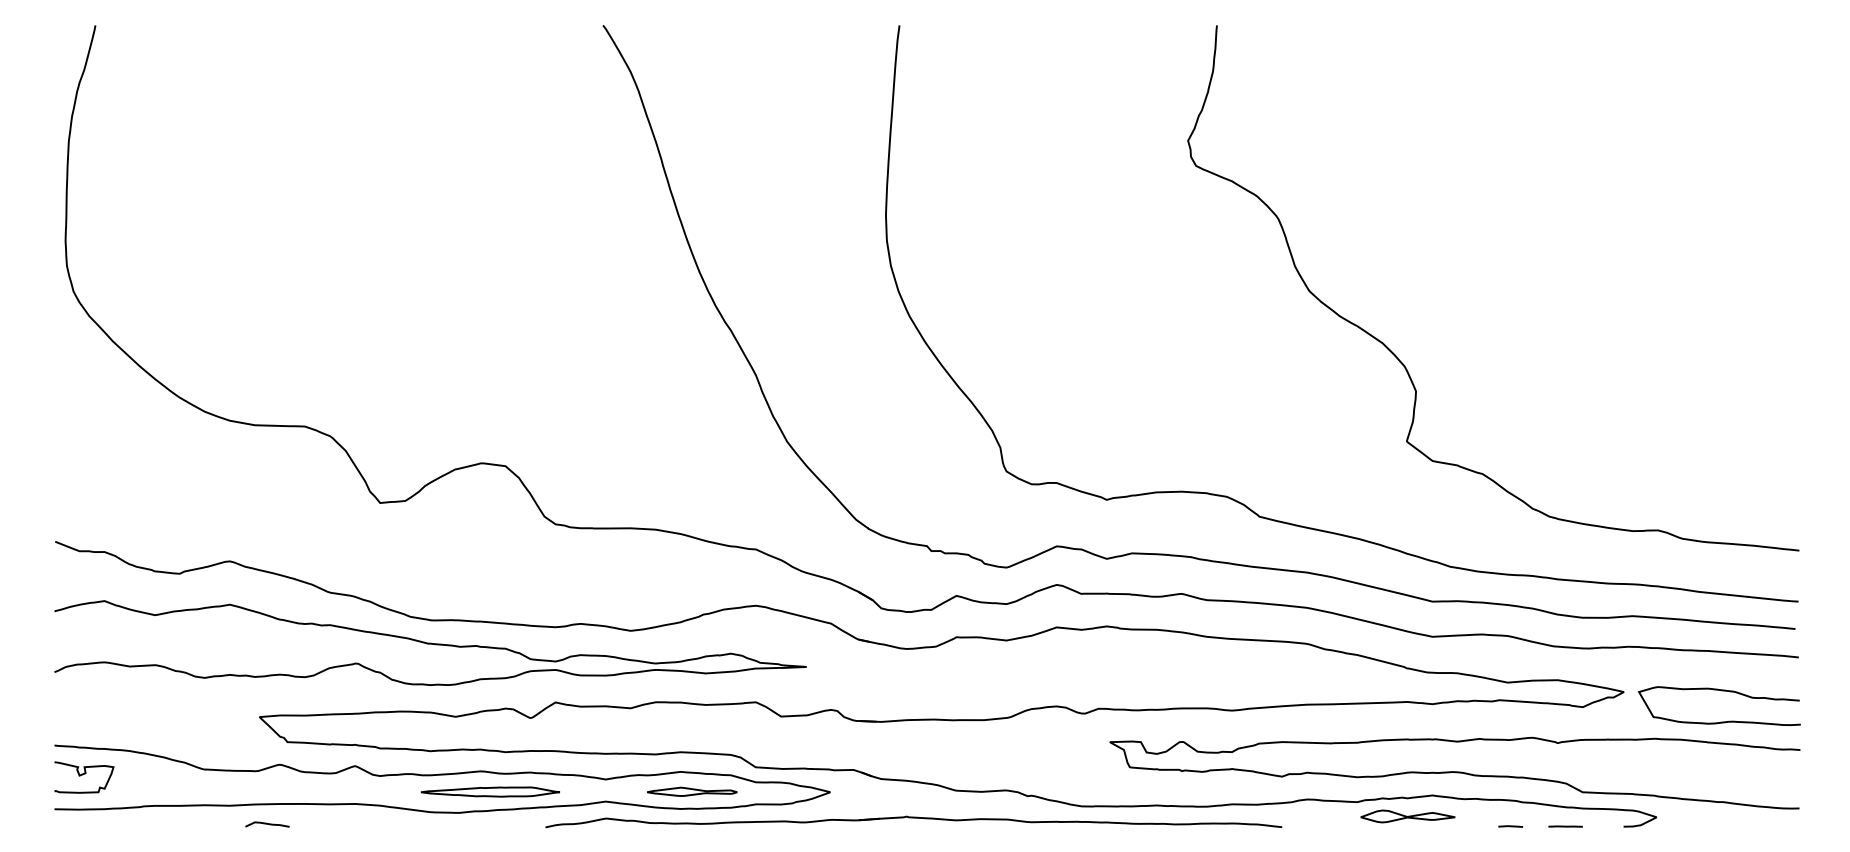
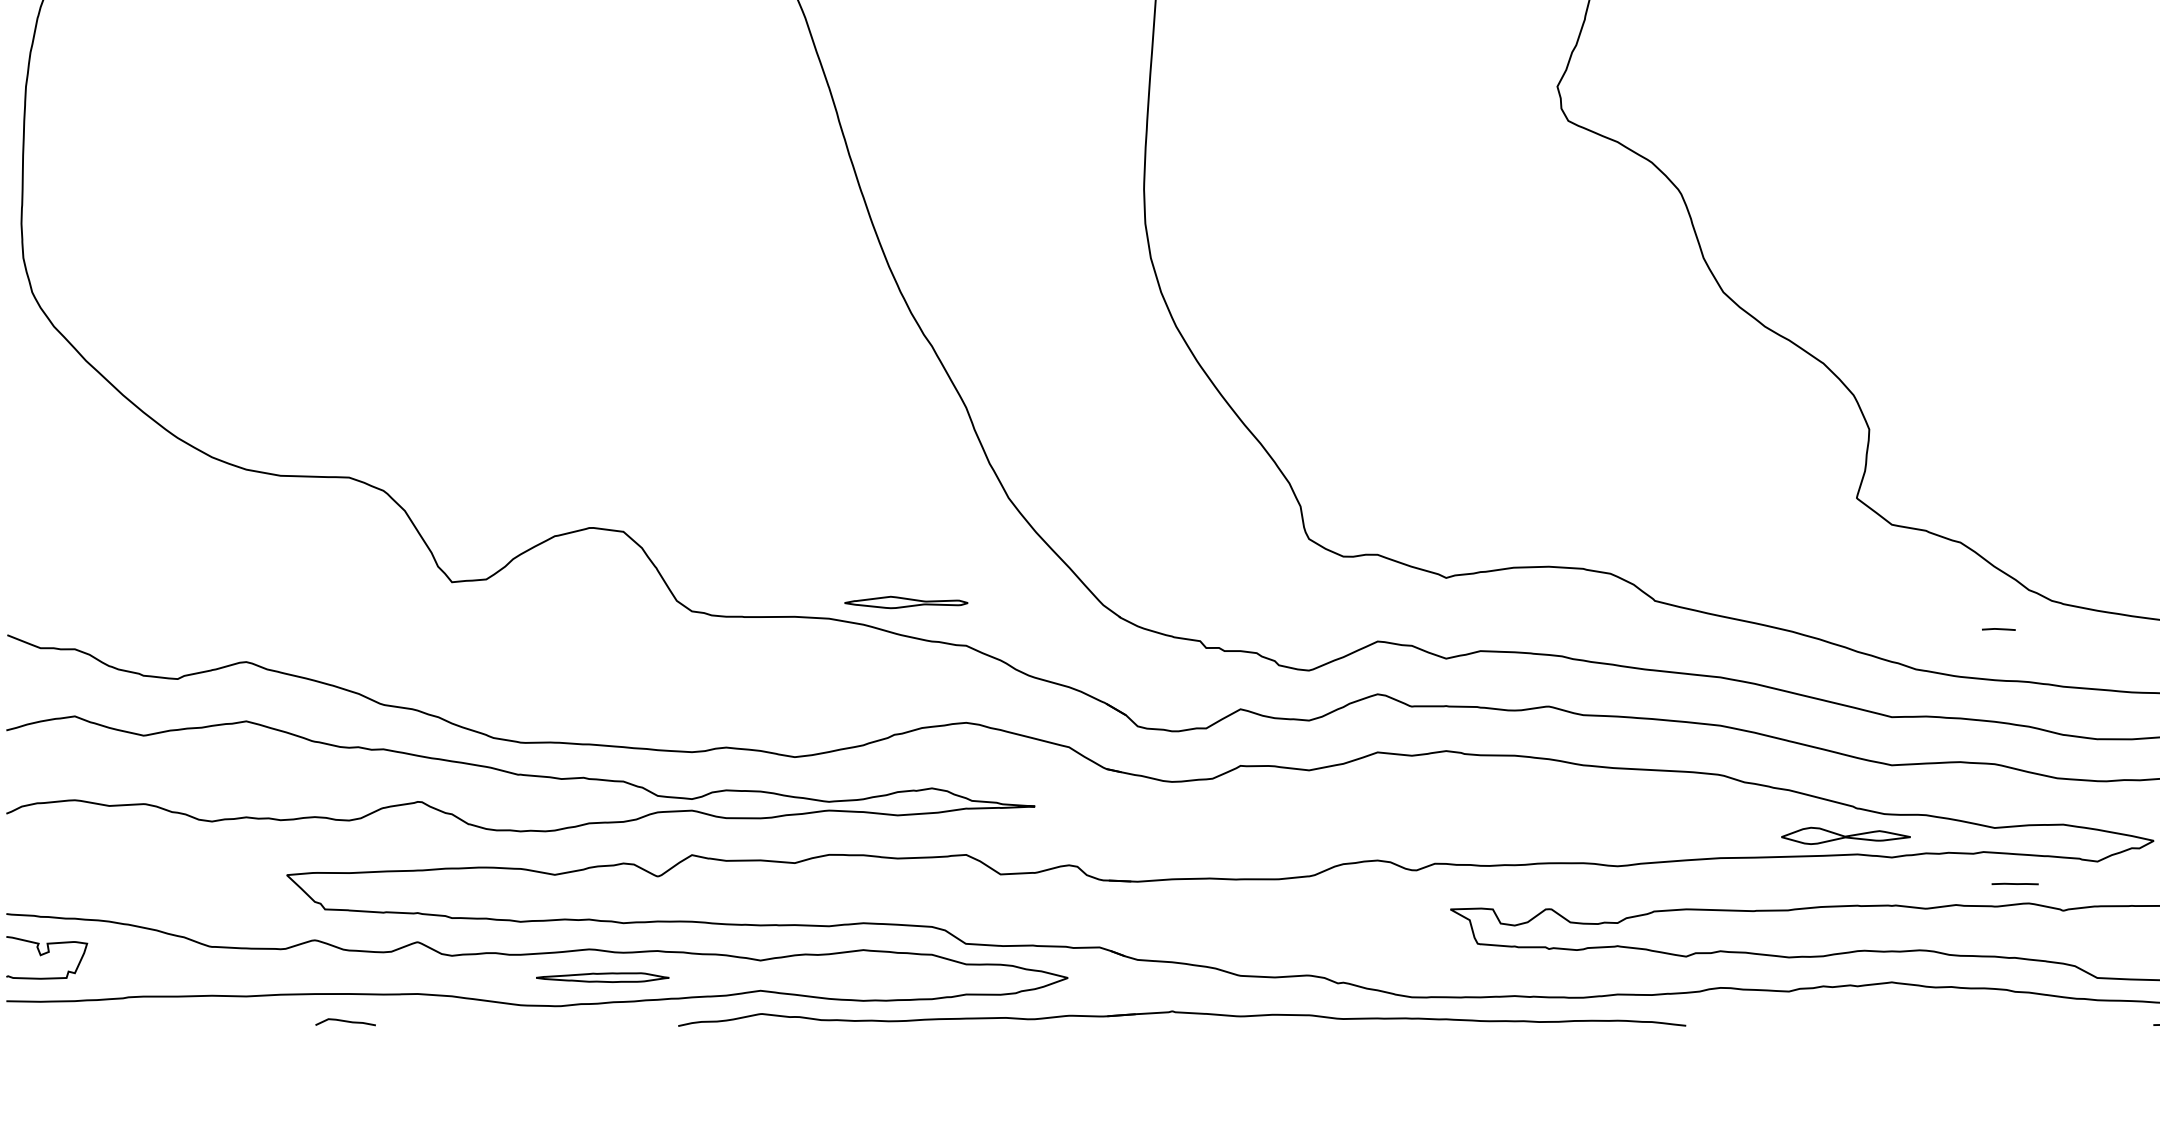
part: (489, 791) -> (601, 976), size x0.7
part: (692, 791) -> (906, 602), moved
part: (1407, 816) -> (1845, 836), moved
curve: (267, 824) -> (345, 1022), moved
line: (1510, 826) -> (1998, 629), moved
line: (1565, 826) -> (2015, 883), moved

